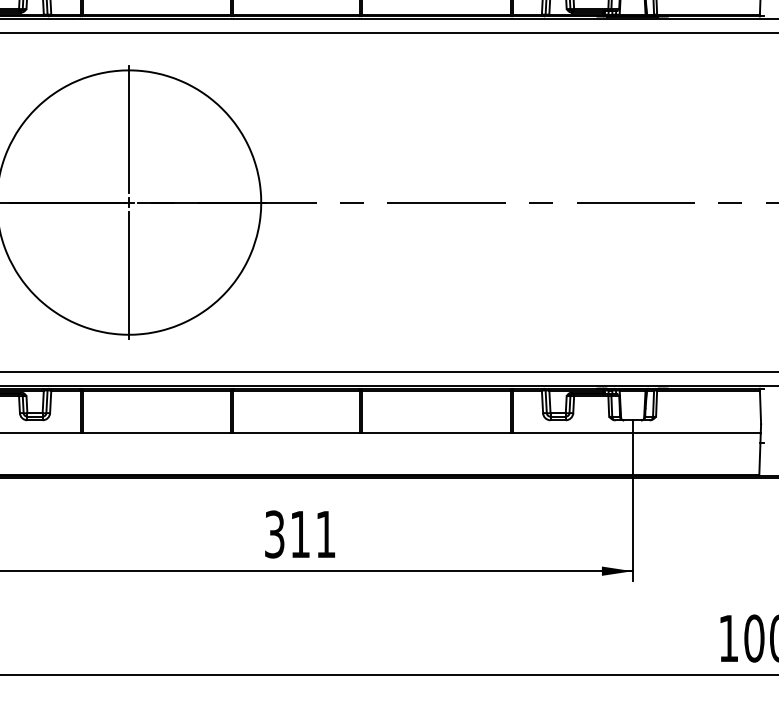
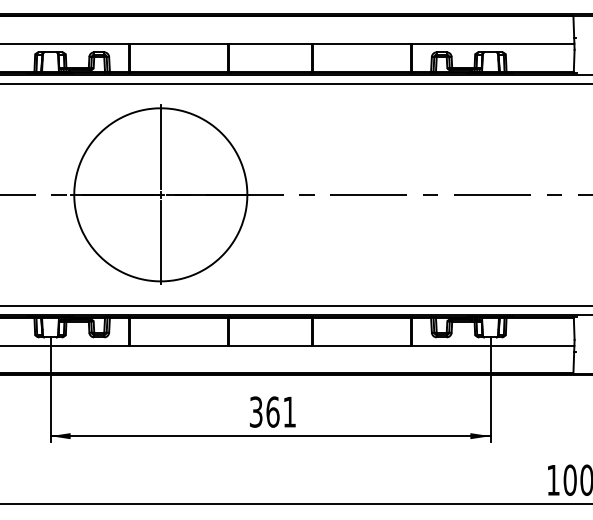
text: (299, 533) -> (272, 411), 311 -> 361

